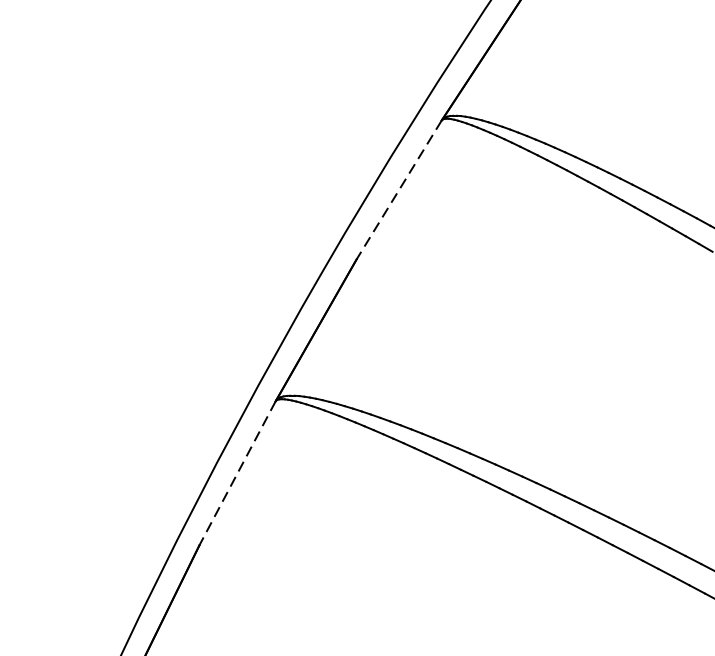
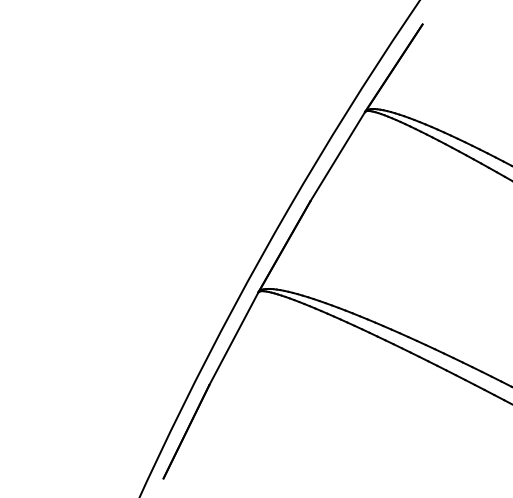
line: (398, 191) -> (337, 157), dashed -> solid
line: (236, 474) -> (233, 339), dashed -> solid

